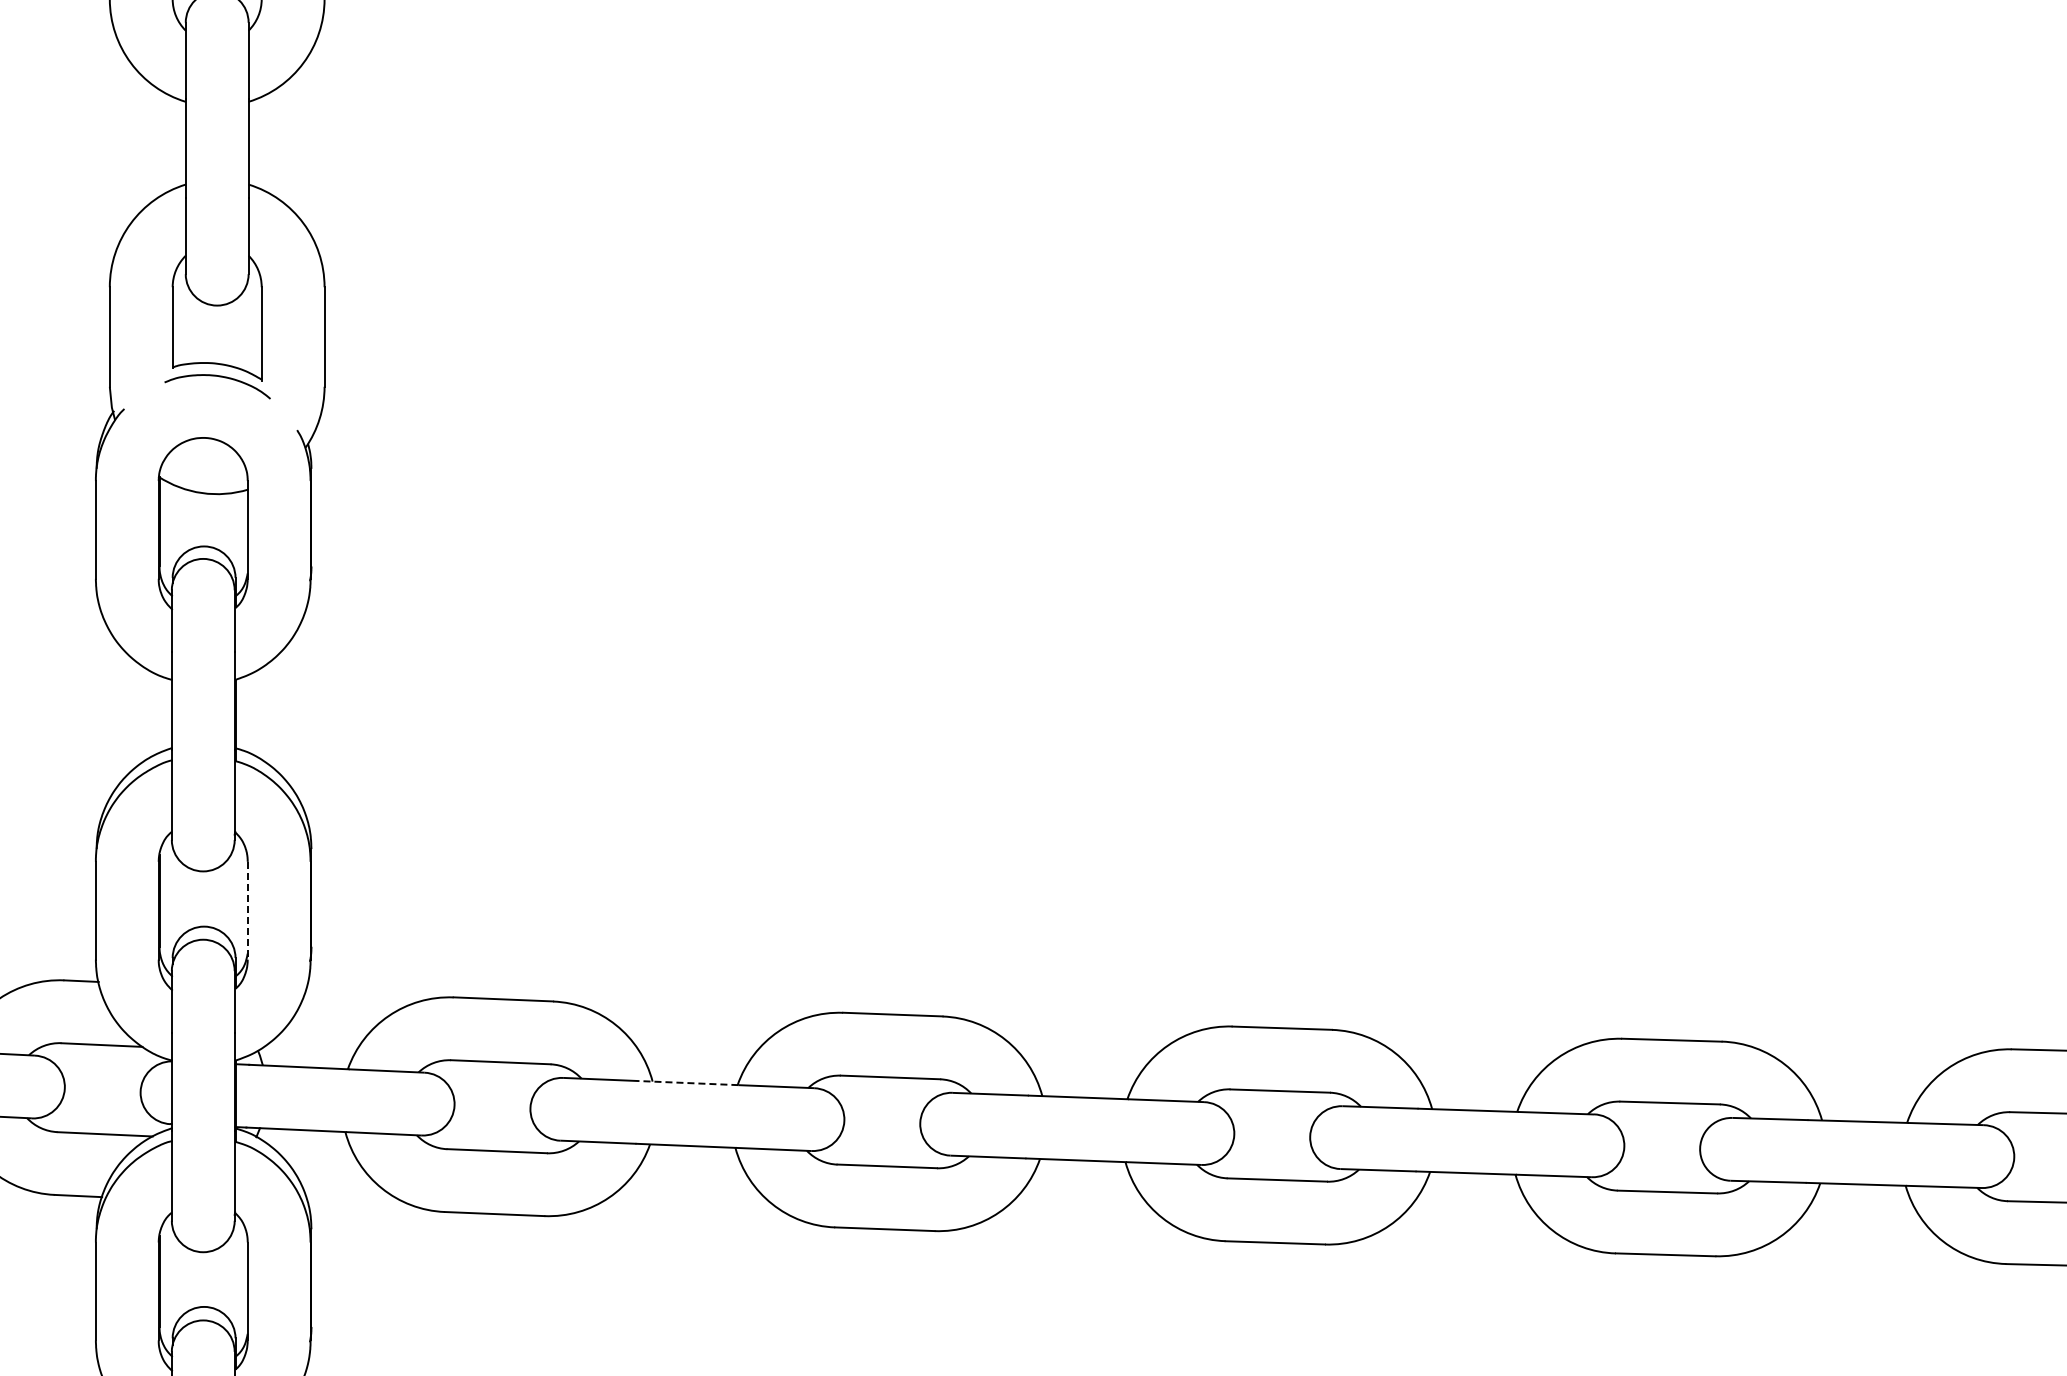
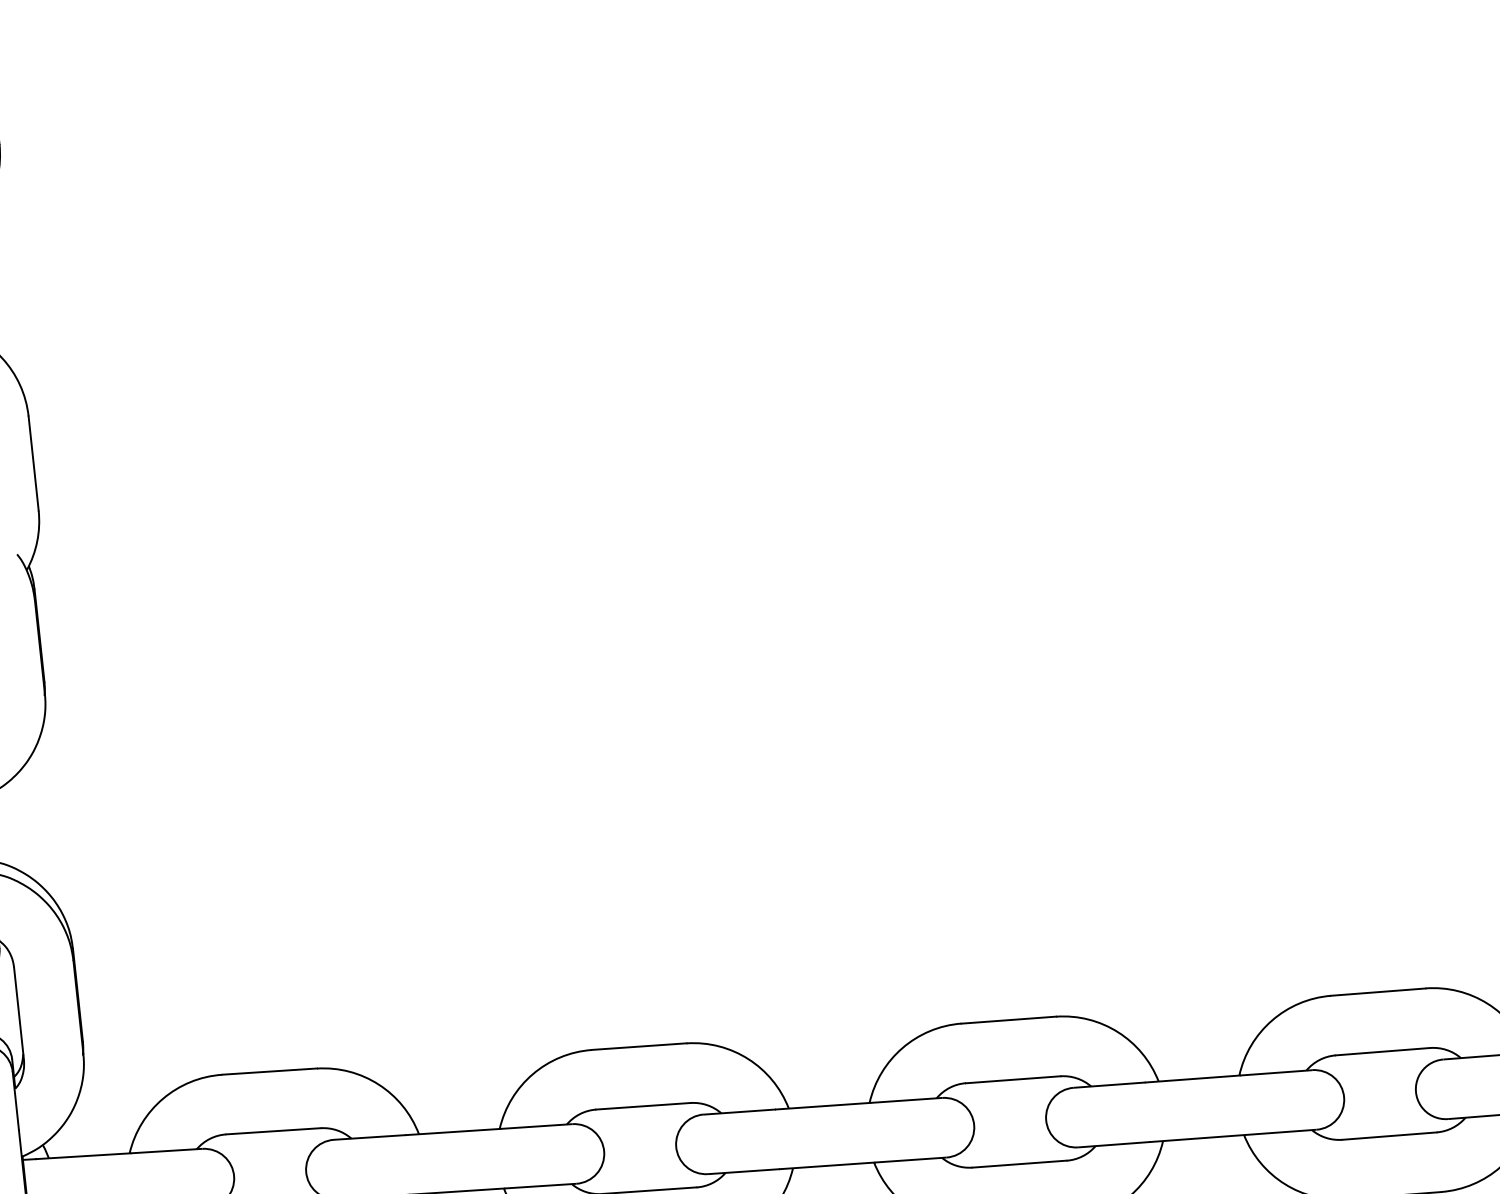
line: (247, 910) -> (18, 1013), dashed -> solid
line: (688, 1083) -> (453, 1132), dashed -> solid

